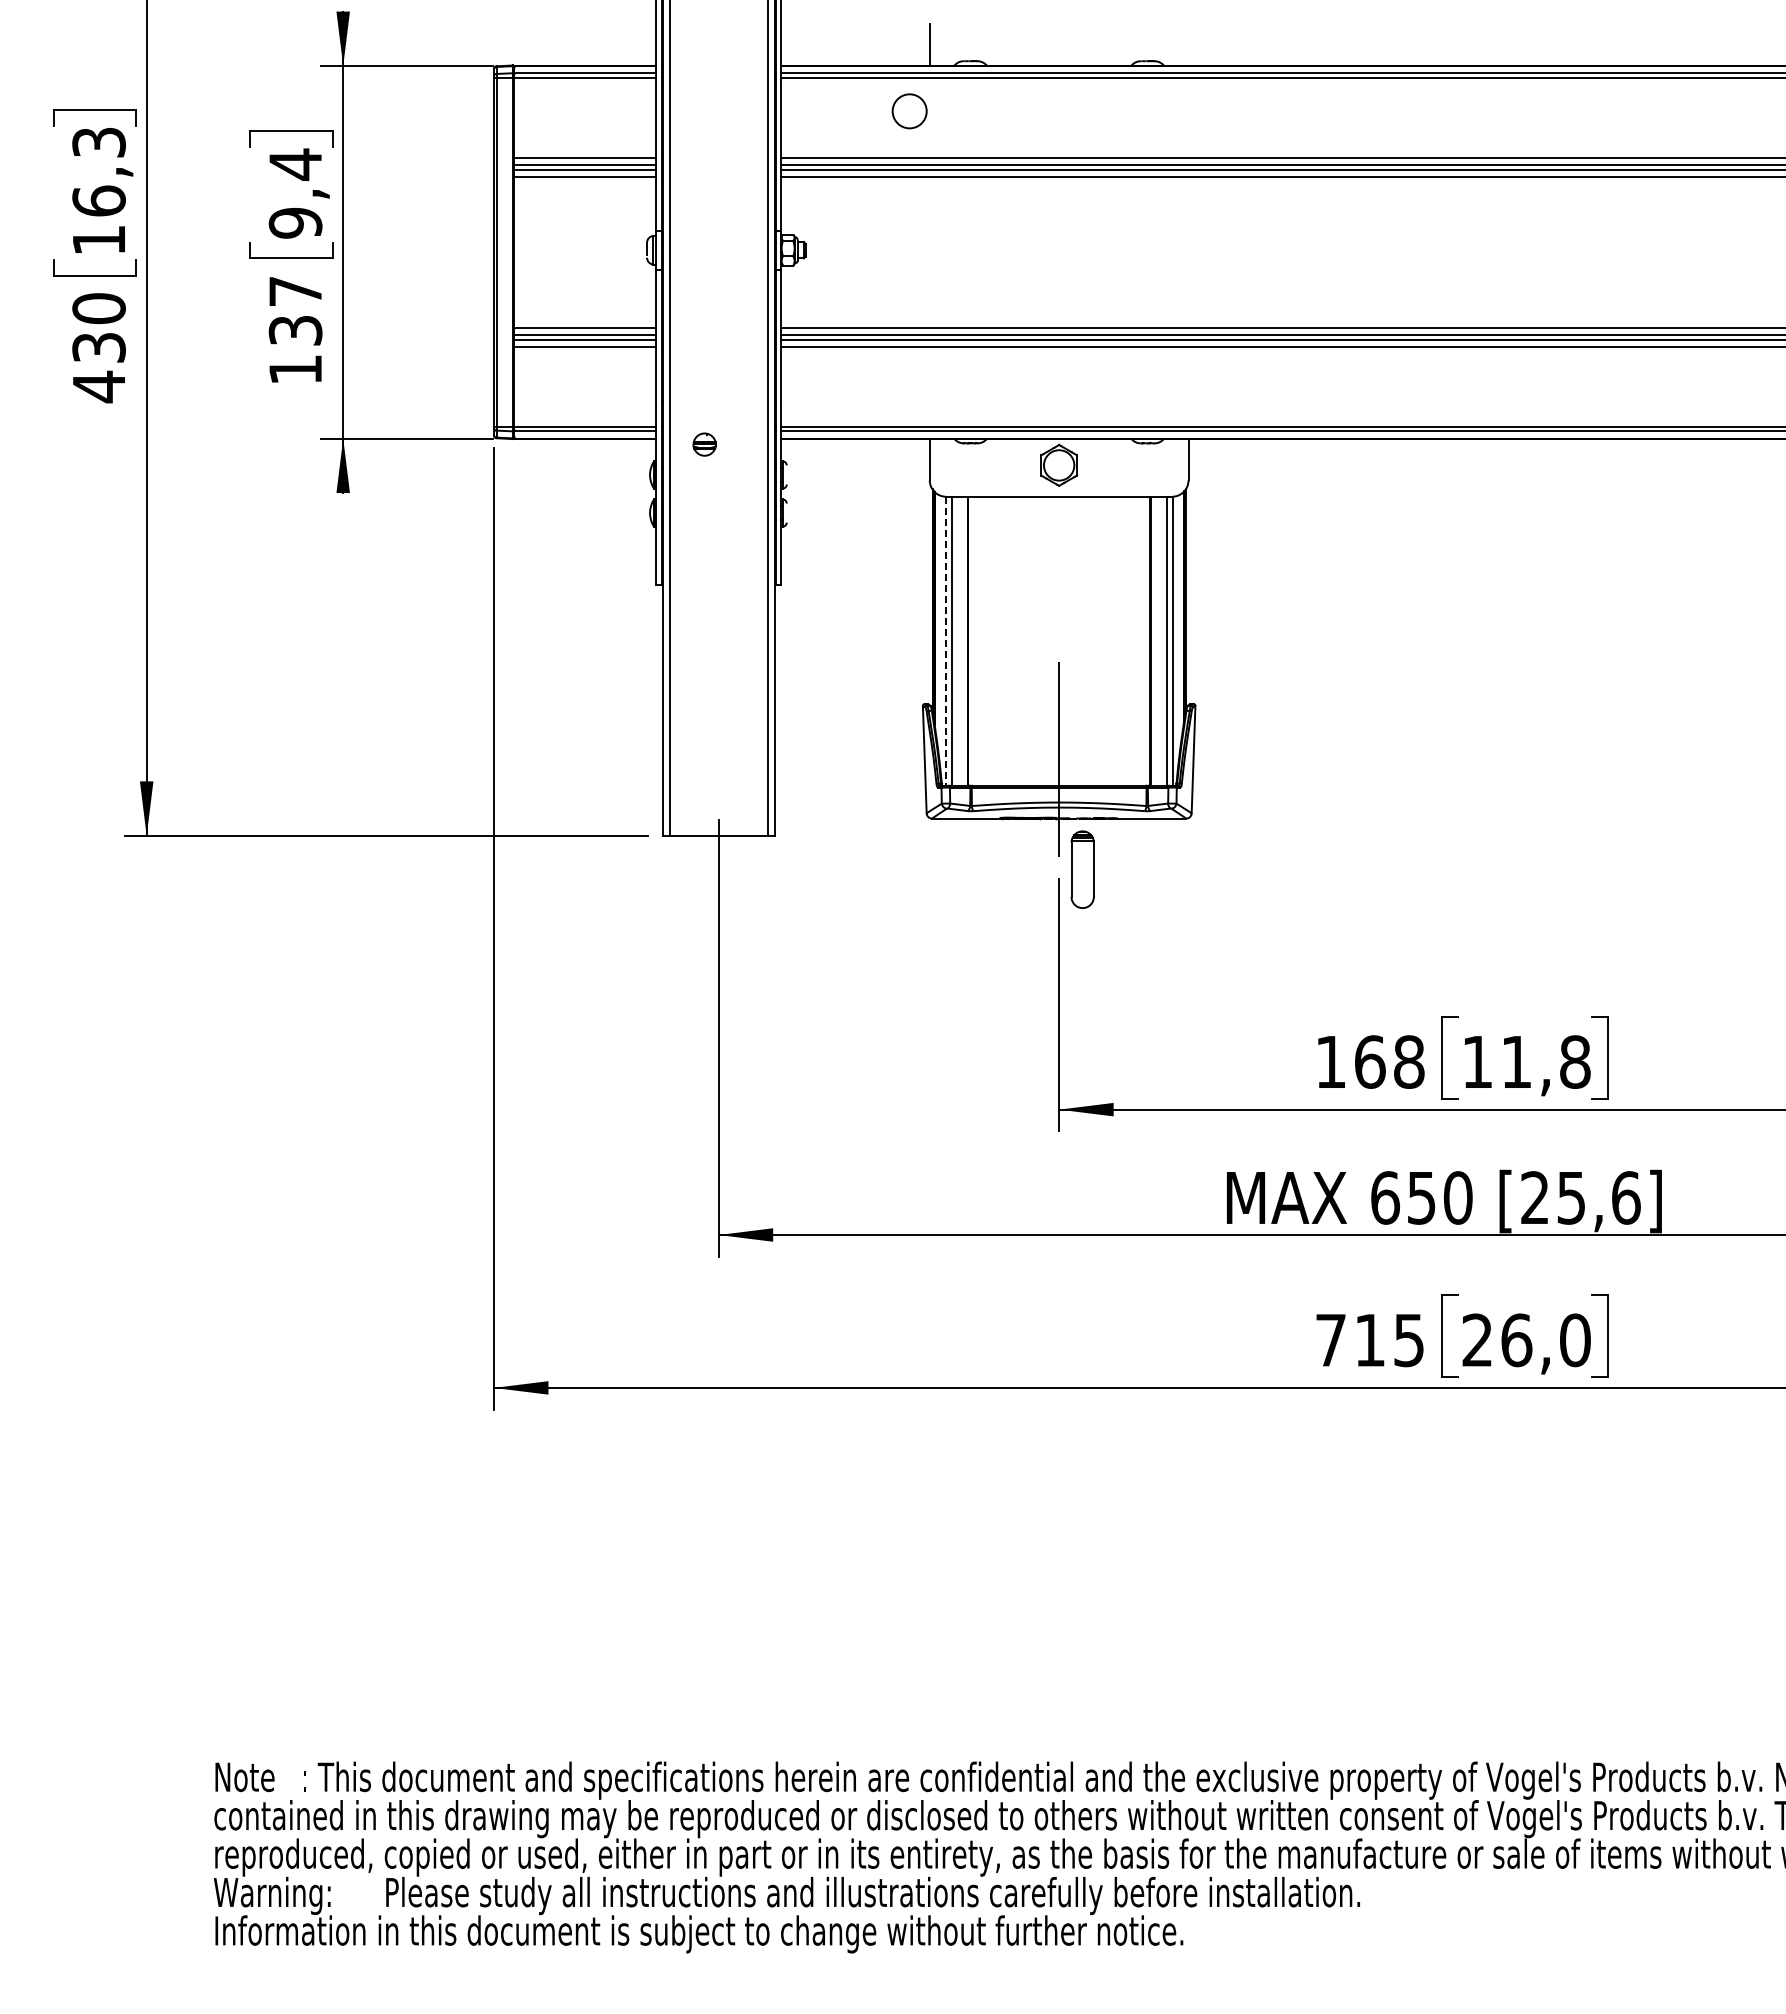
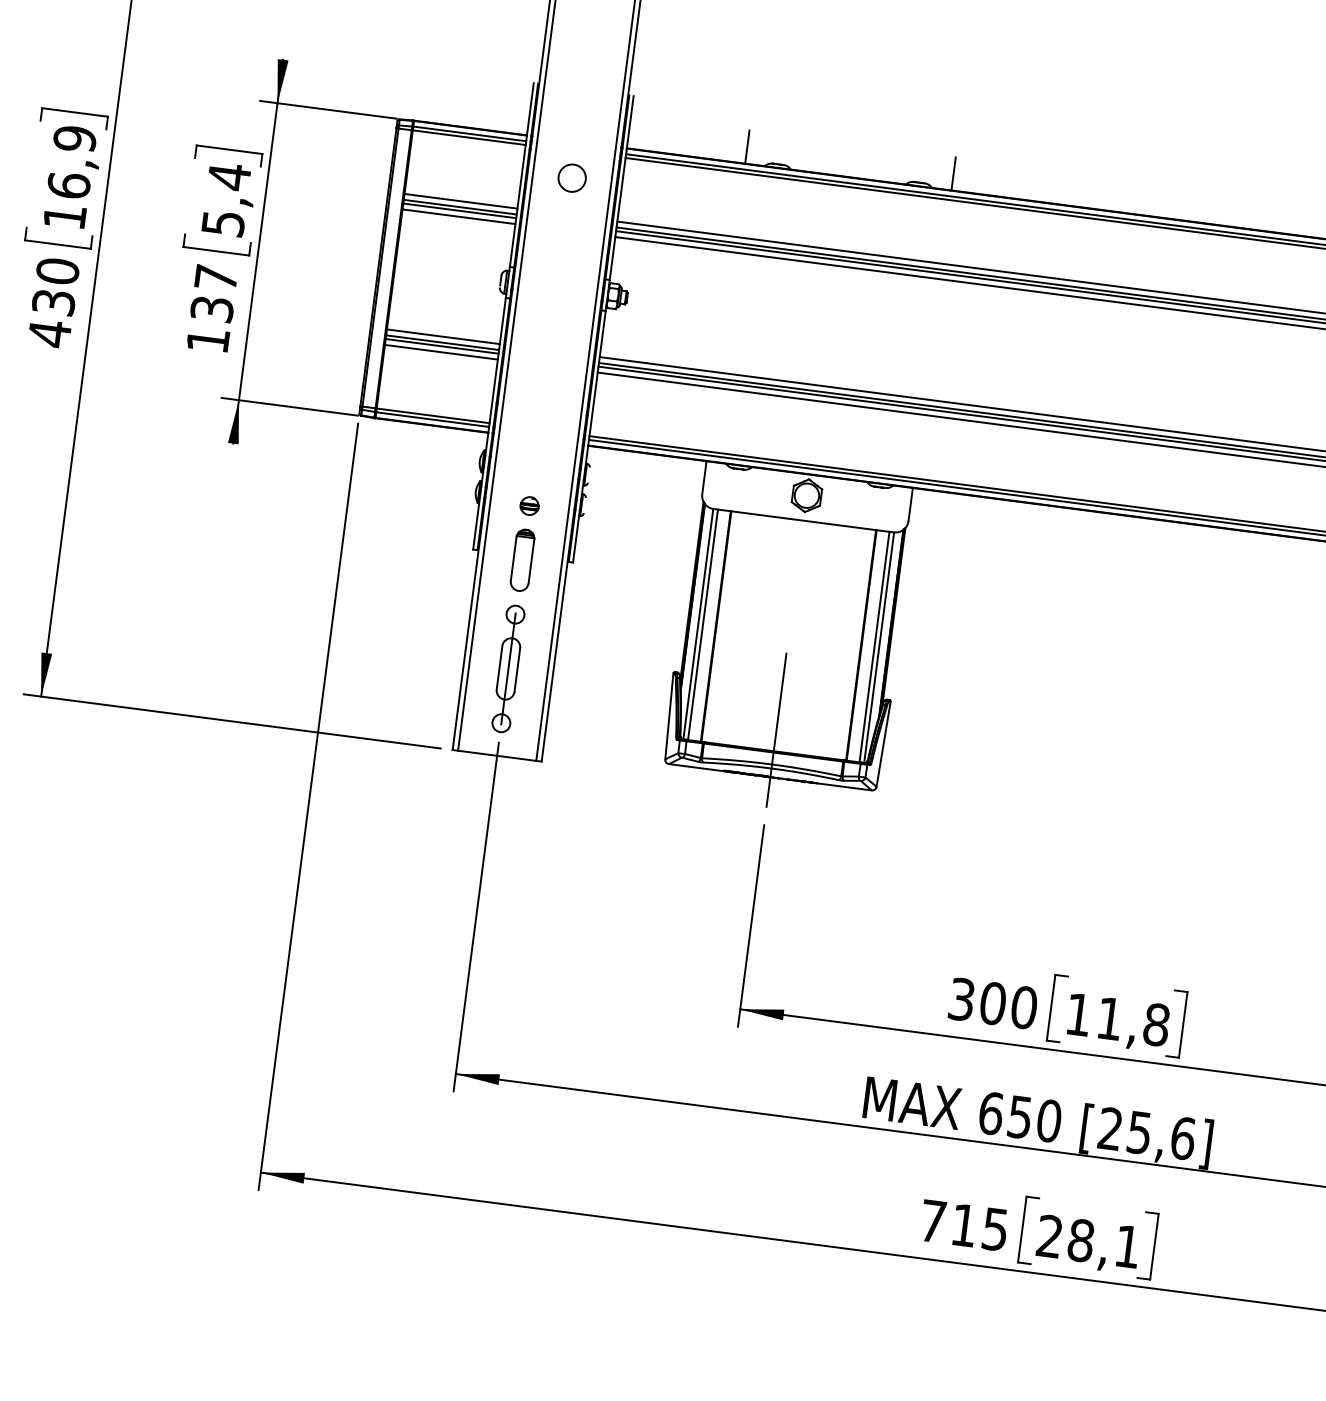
line: (1188, 44) -> (953, 173), added
circle: (909, 111) -> (572, 178), moved
text: (98, 142) -> (74, 138), 16,3 -> 16,9
text: (295, 223) -> (223, 223), 9,4 -> 5,4
part: (704, 444) -> (529, 505), moved
line: (945, 641) -> (698, 624), dashed -> solid
part: (718, 726) -> (508, 668), added
part: (1082, 869) -> (522, 560), moved
text: (1370, 1061) -> (993, 1003), 168 -> 300
text: (1545, 1340) -> (1104, 1243), 26,0 -> 28,1

